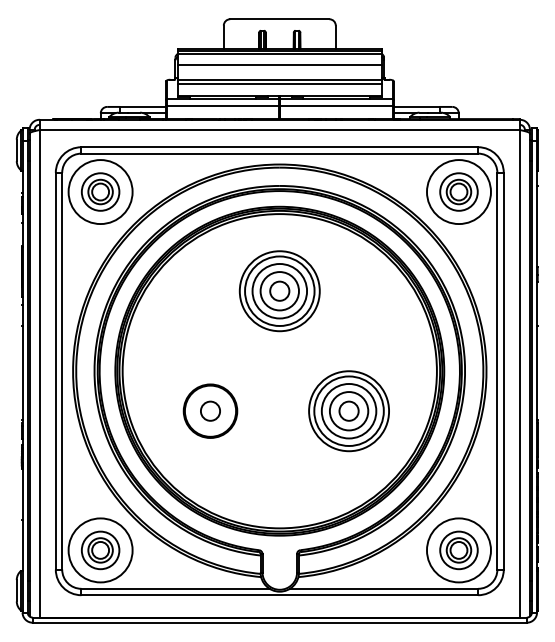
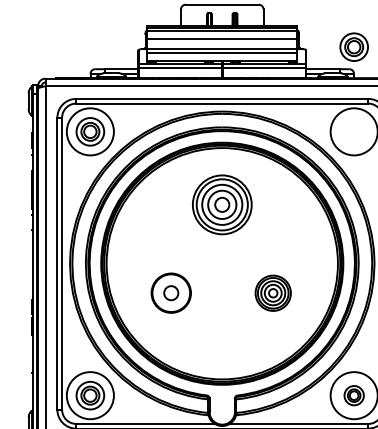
part: (458, 191) -> (353, 46), moved
part: (348, 411) -> (272, 293), size x0.6
part: (458, 550) -> (353, 395), size x0.7

